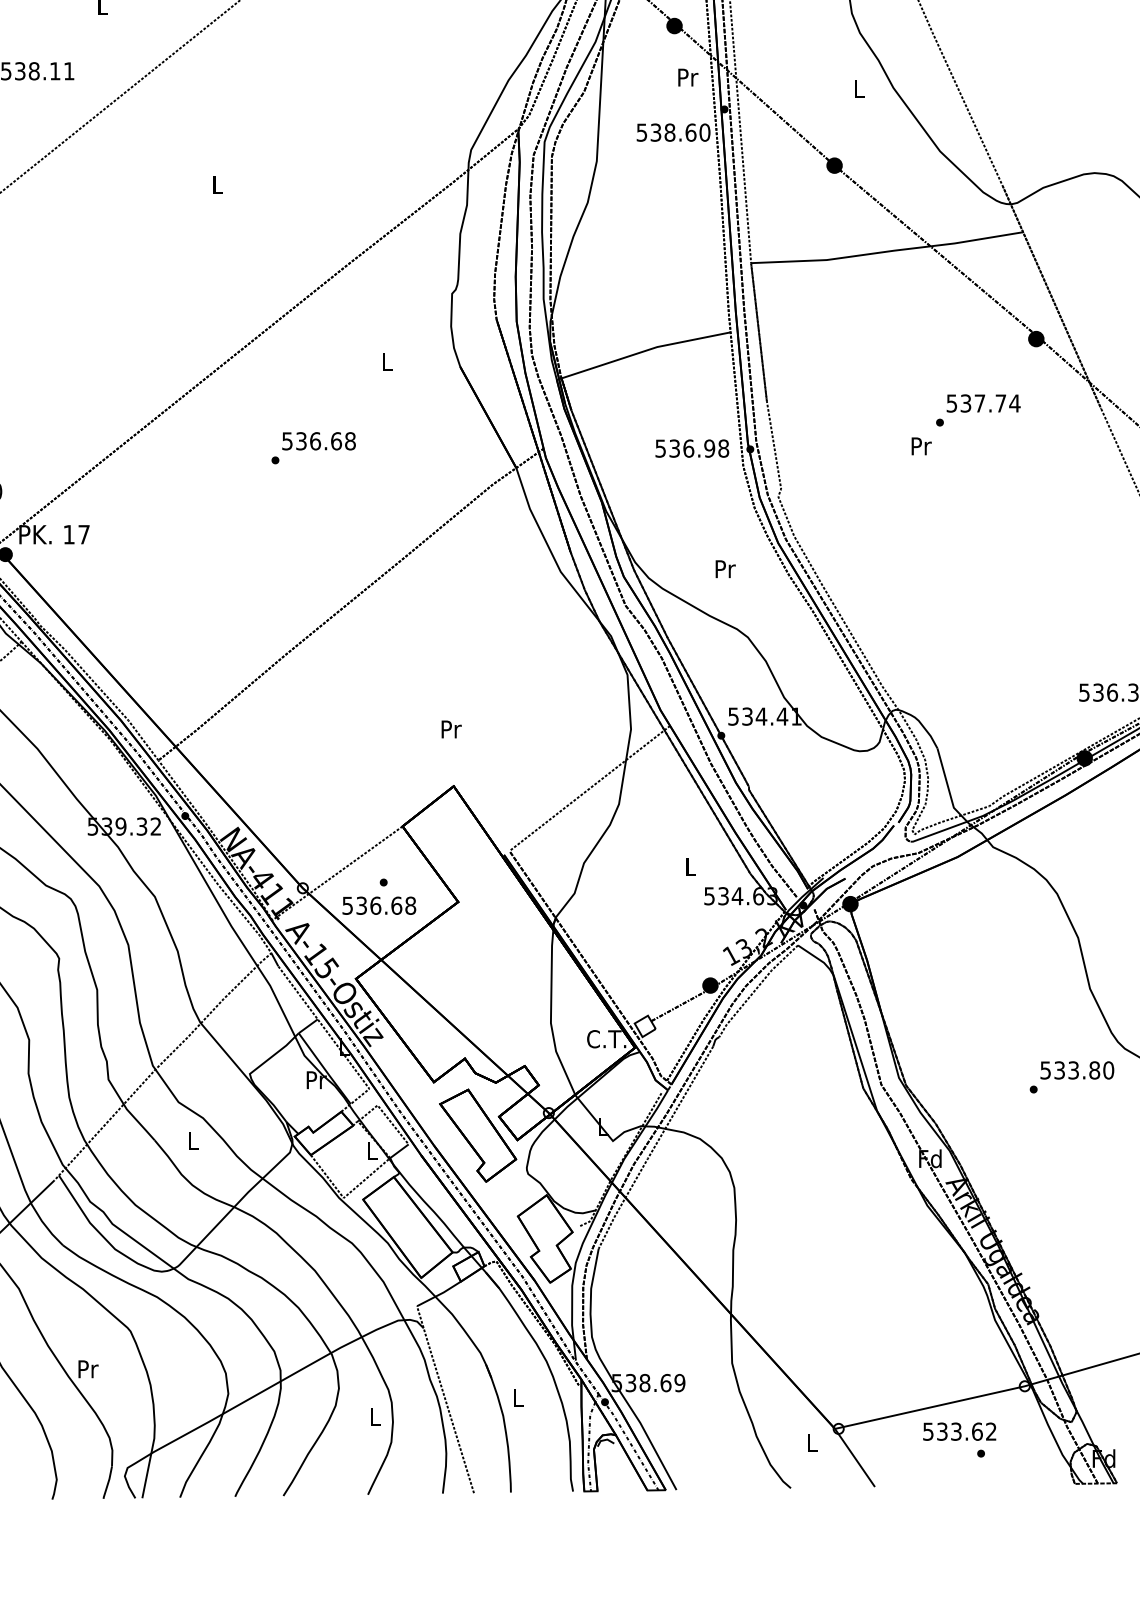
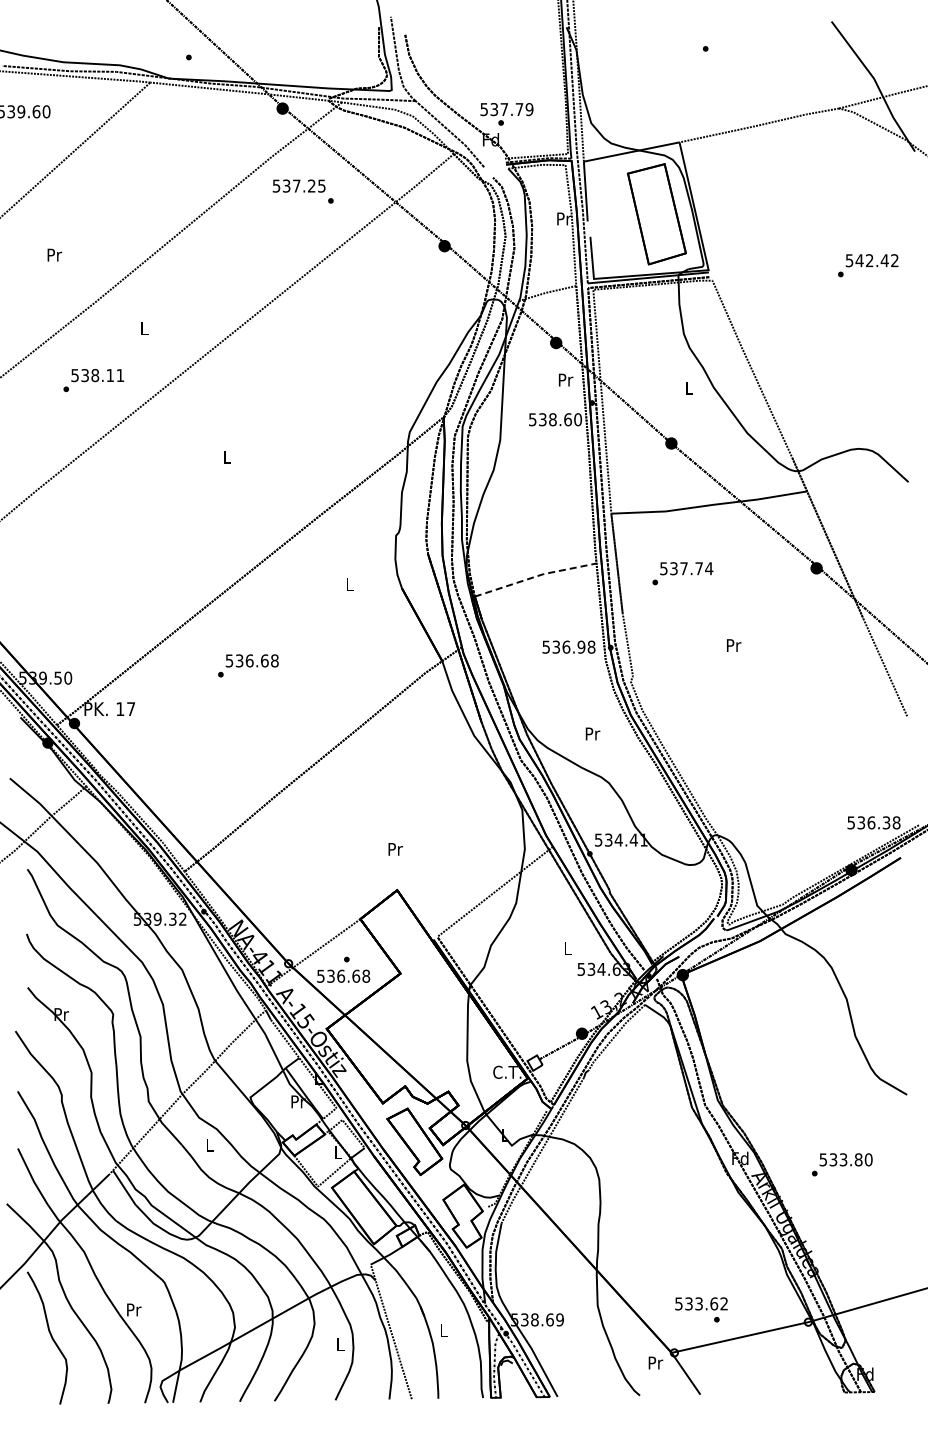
line: (645, 350) -> (535, 576), solid -> dashed
text: (977, 410) -> (682, 573), moved
text: (313, 447) -> (248, 665), moved
text: (1072, 1076) -> (842, 1164), moved
text: (959, 1439) -> (701, 1309), moved
text: (812, 1442) -> (655, 1362), L -> Pr

